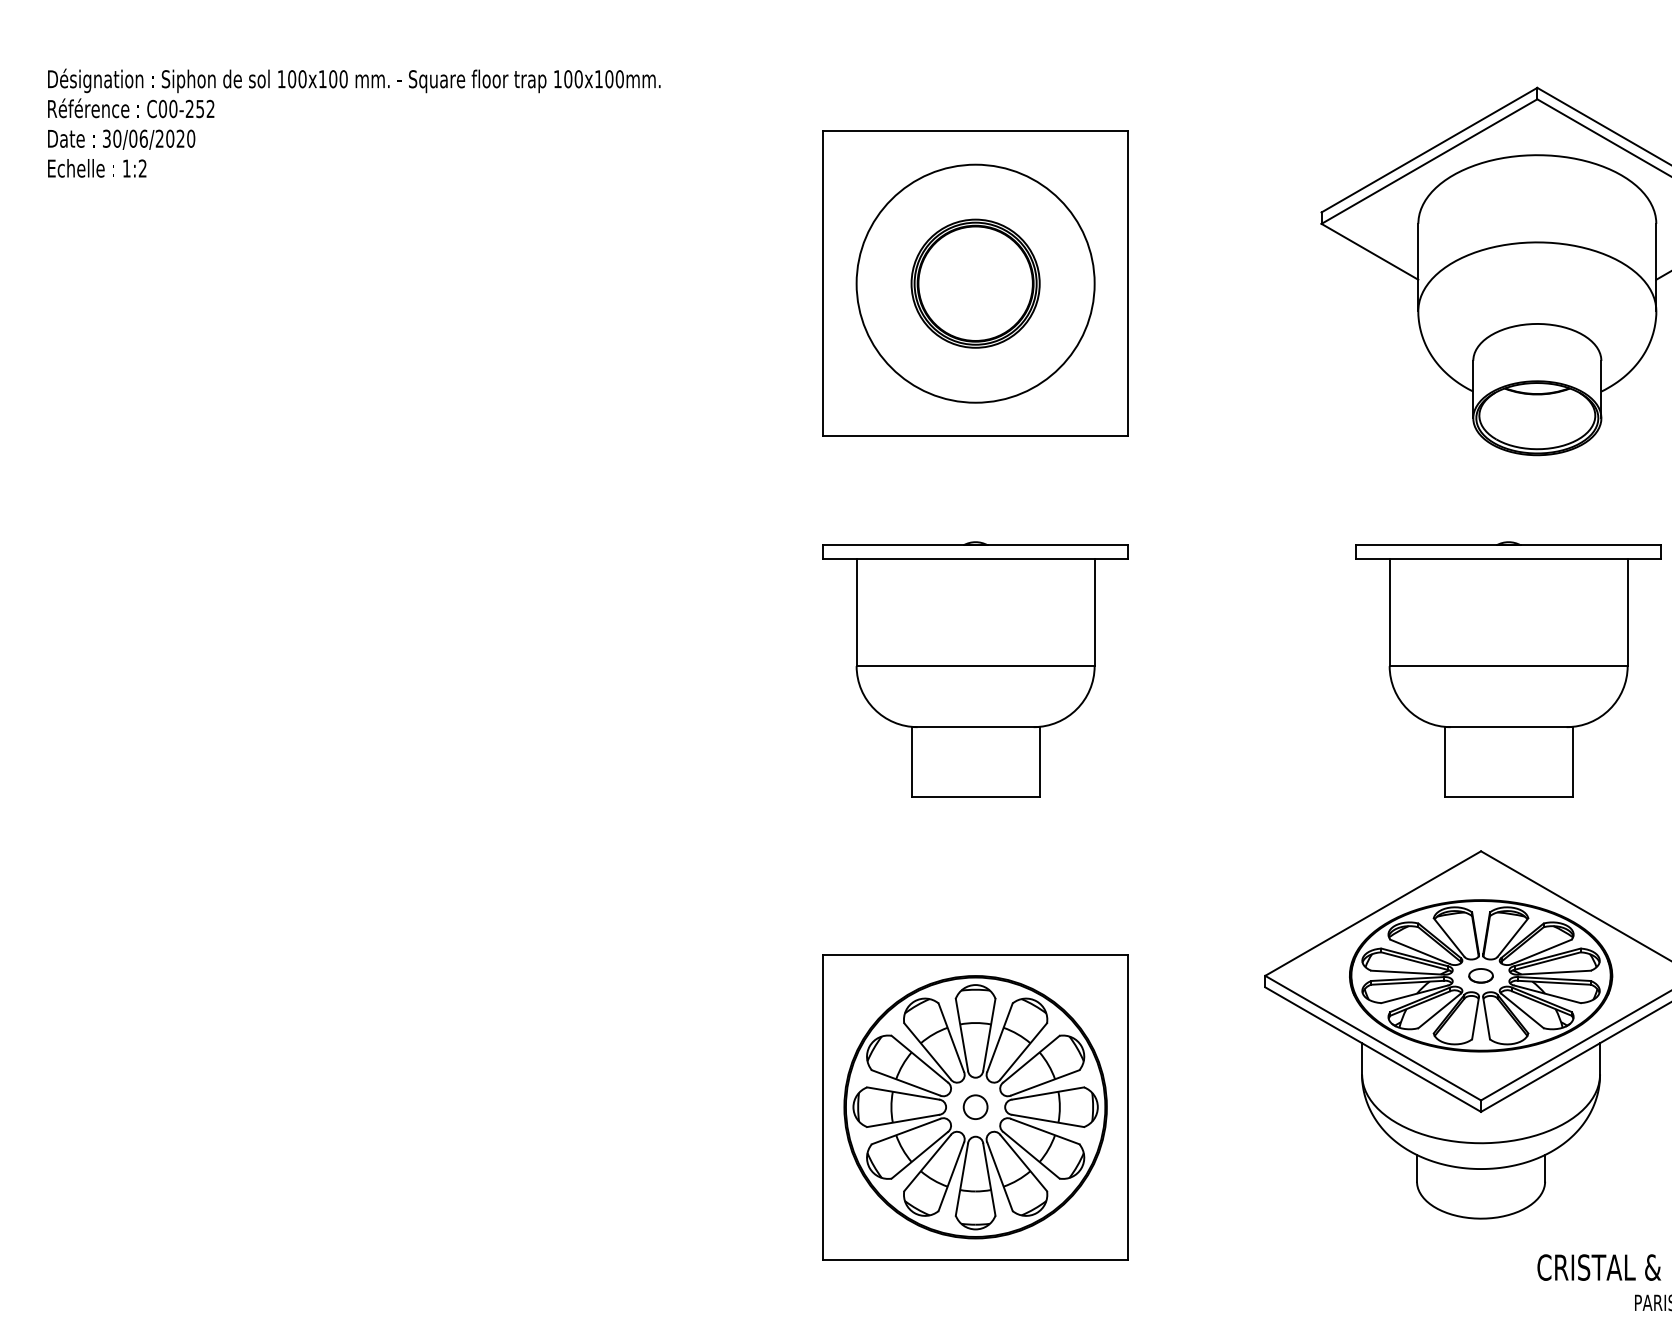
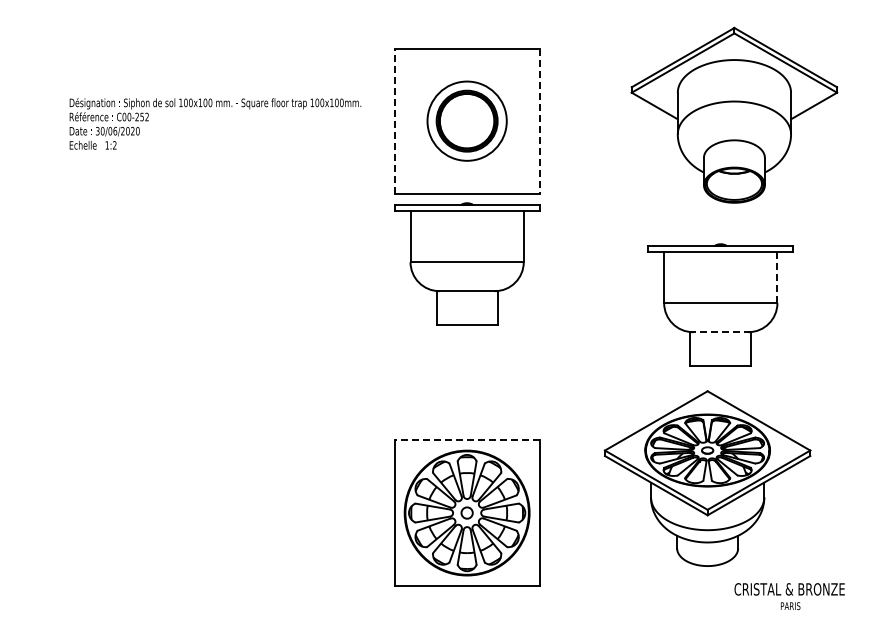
text: (354, 122) -> (215, 123), moved
circle: (974, 282) -> (466, 120), size x0.7
line: (822, 284) -> (394, 121), solid -> dashed
line: (1127, 284) -> (539, 121), solid -> dashed
line: (1627, 612) -> (777, 277), solid -> dashed
part: (976, 668) -> (467, 263), moved
line: (1508, 727) -> (720, 332), solid -> dashed
line: (976, 954) -> (467, 440), solid -> dashed

